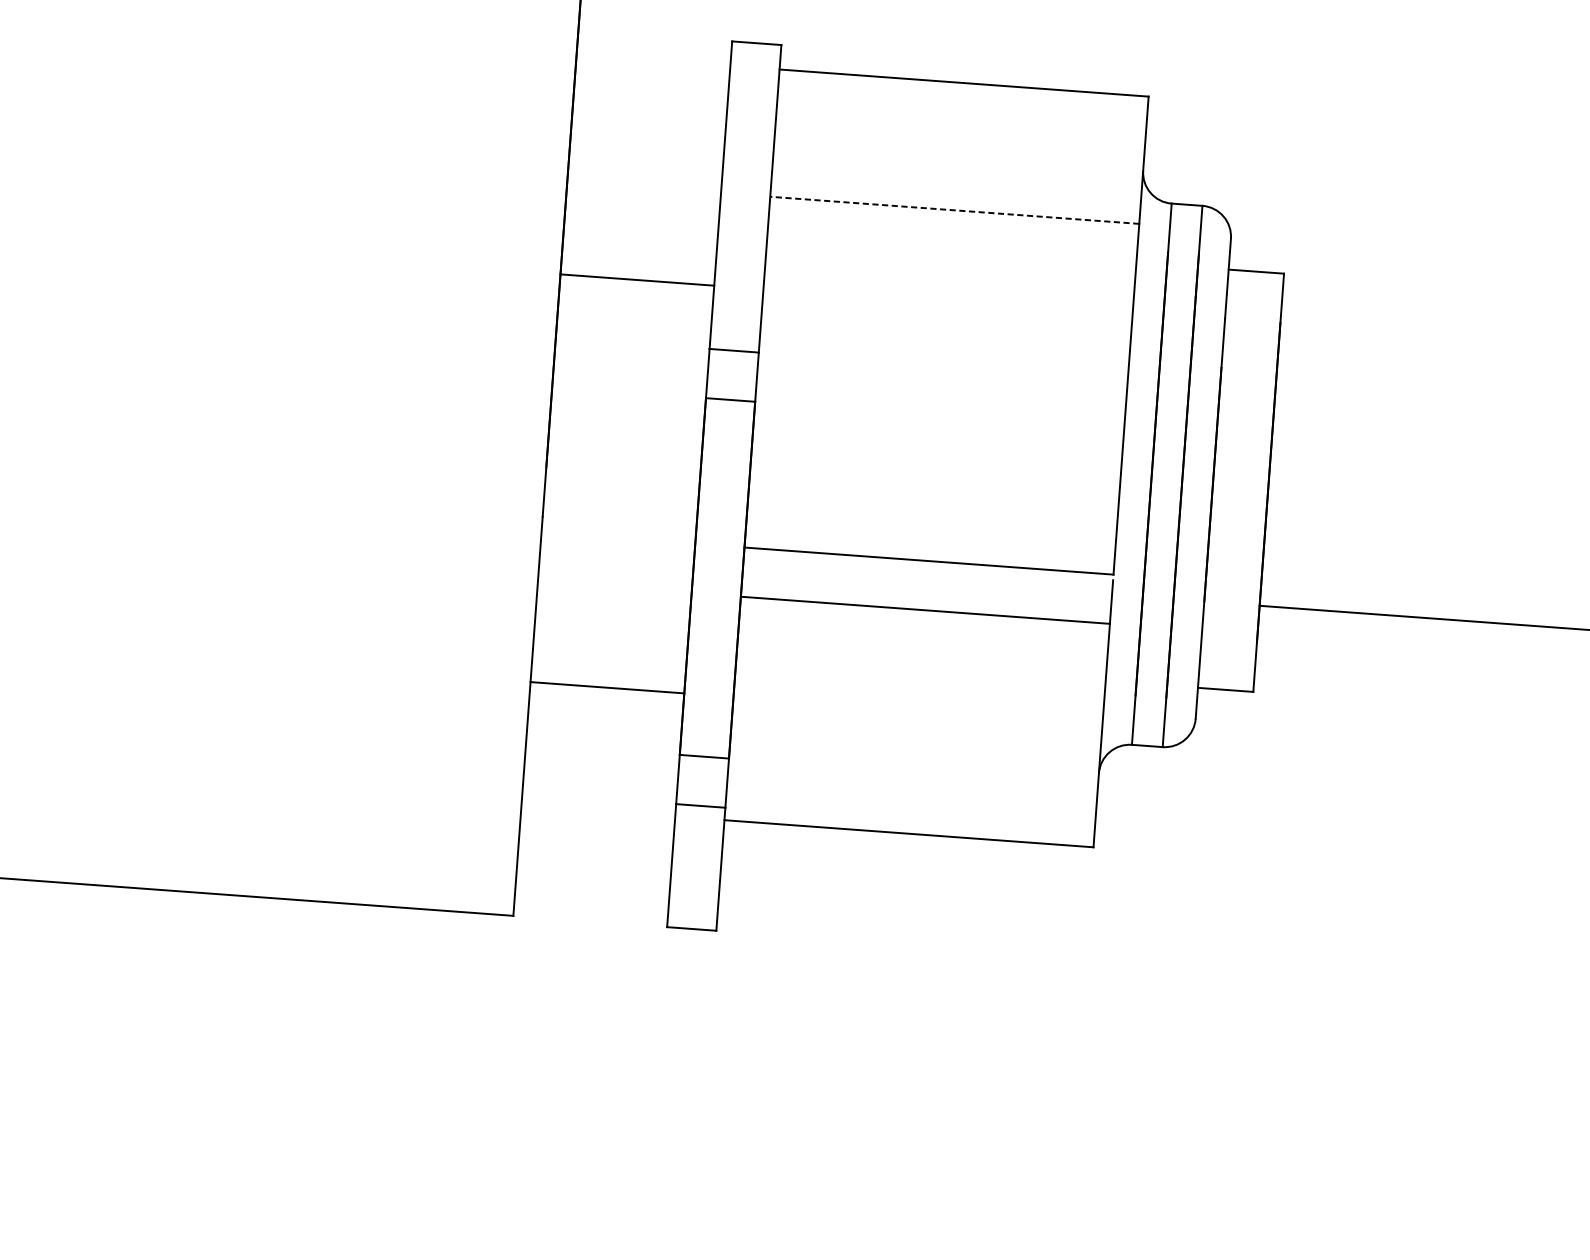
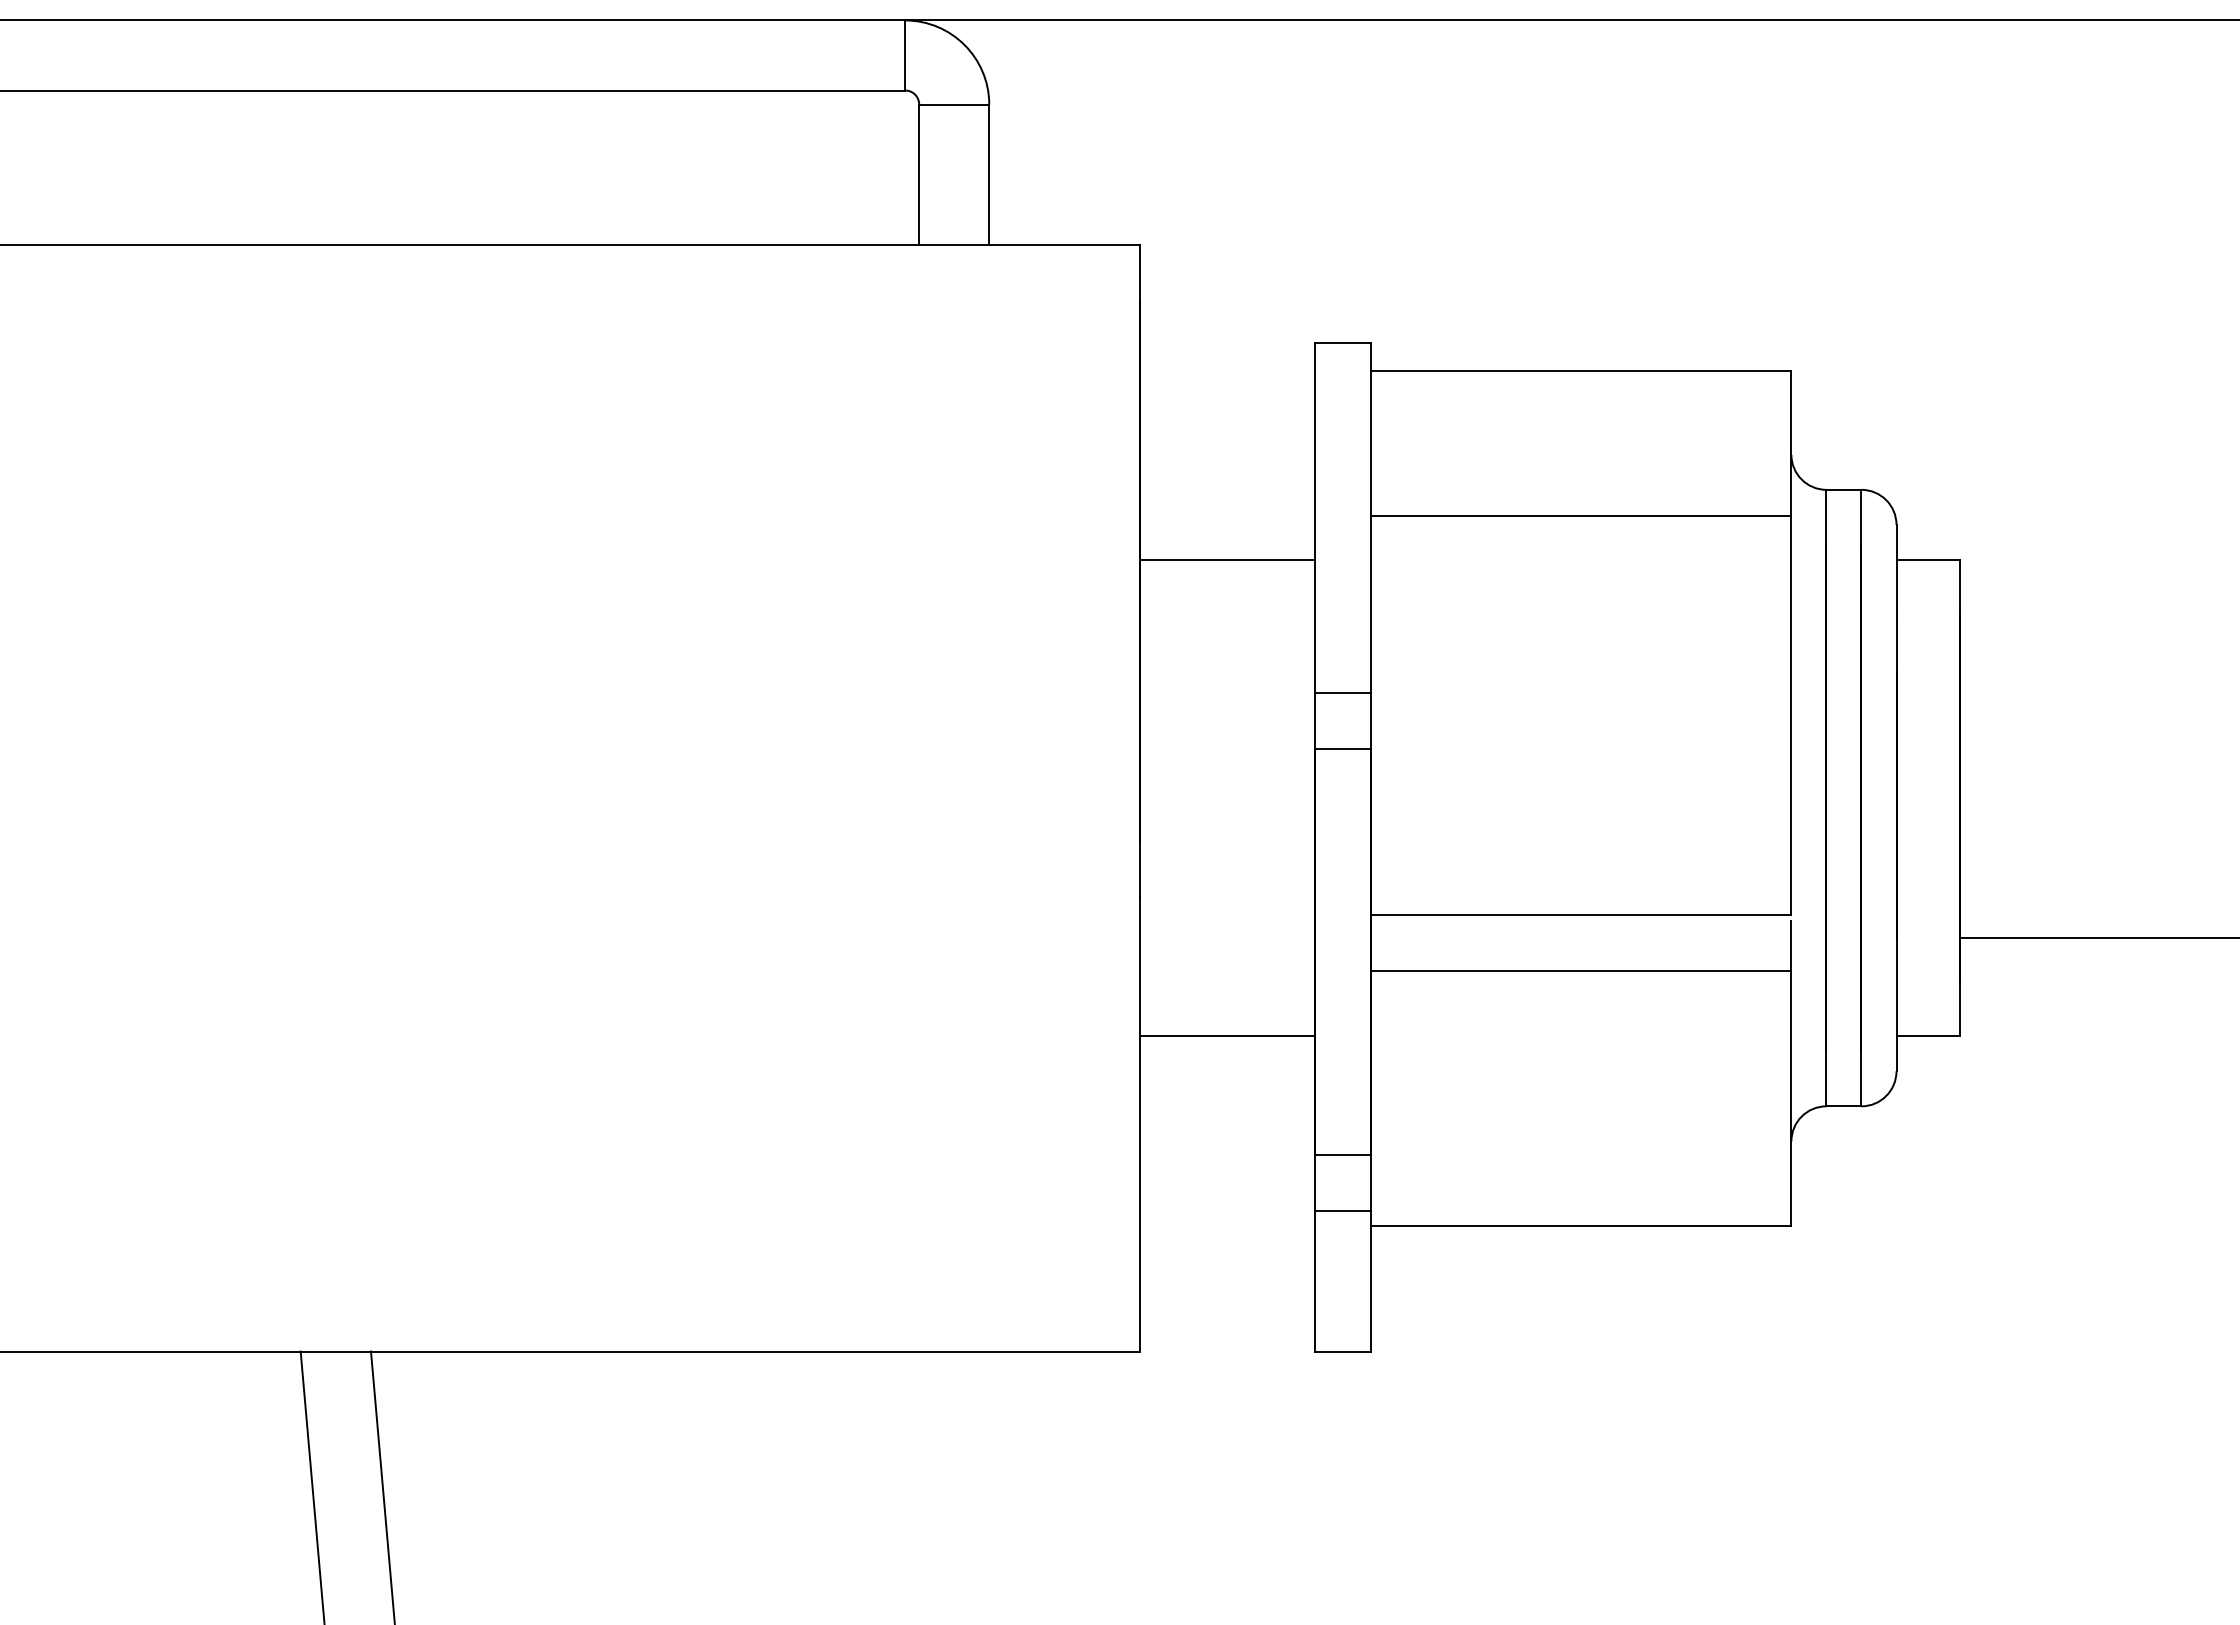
line: (954, 210) -> (1580, 515), dashed -> solid
line: (637, 279) -> (1227, 559), moved
line: (607, 687) -> (1227, 1036), moved

